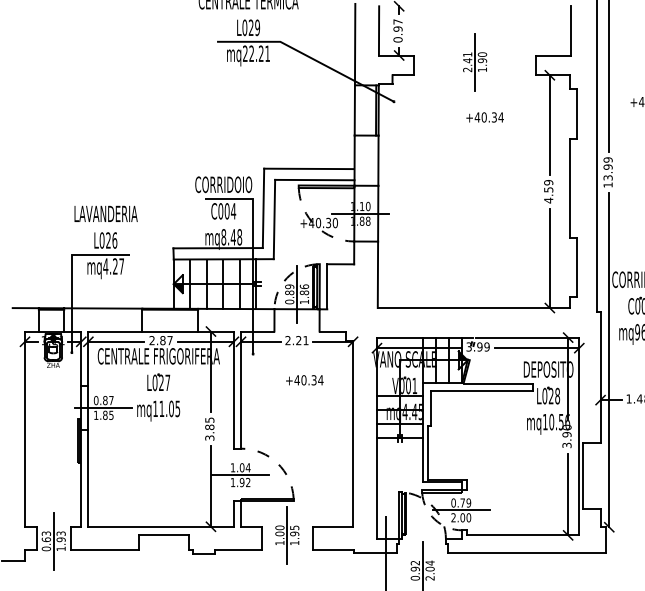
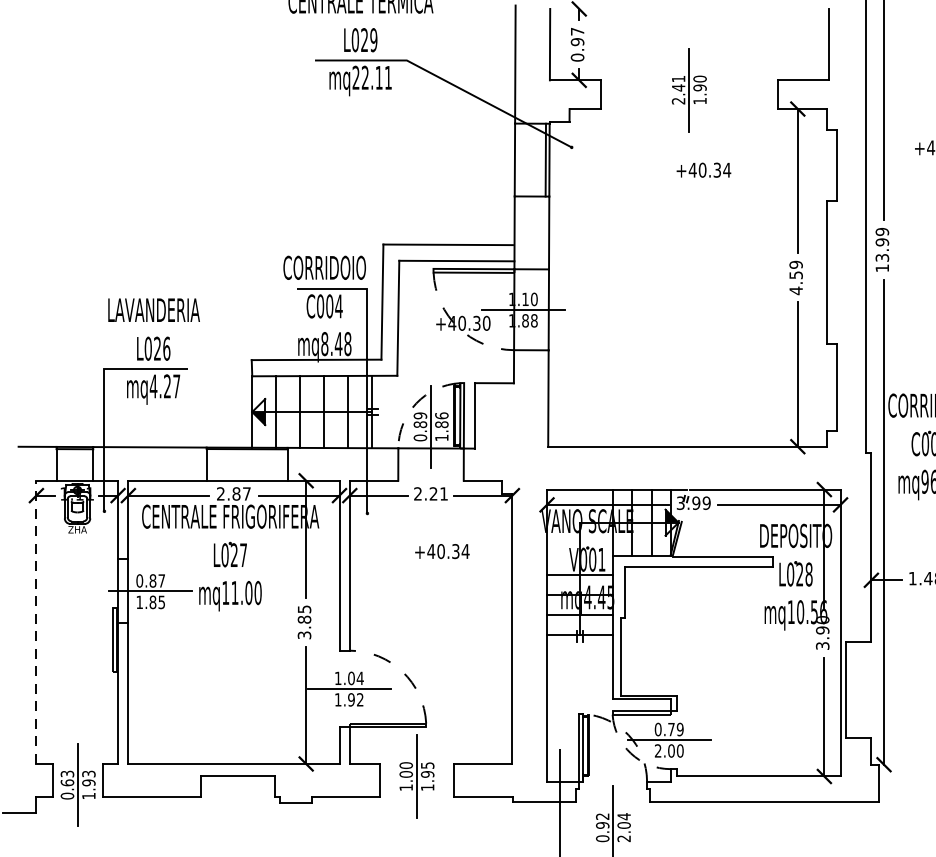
text: (260, 53) -> (378, 77), mq22.21 -> mq22.11
text: (177, 408) -> (257, 592), mq11.05 -> mq11.00
line: (25, 429) -> (37, 622), solid -> dashed

